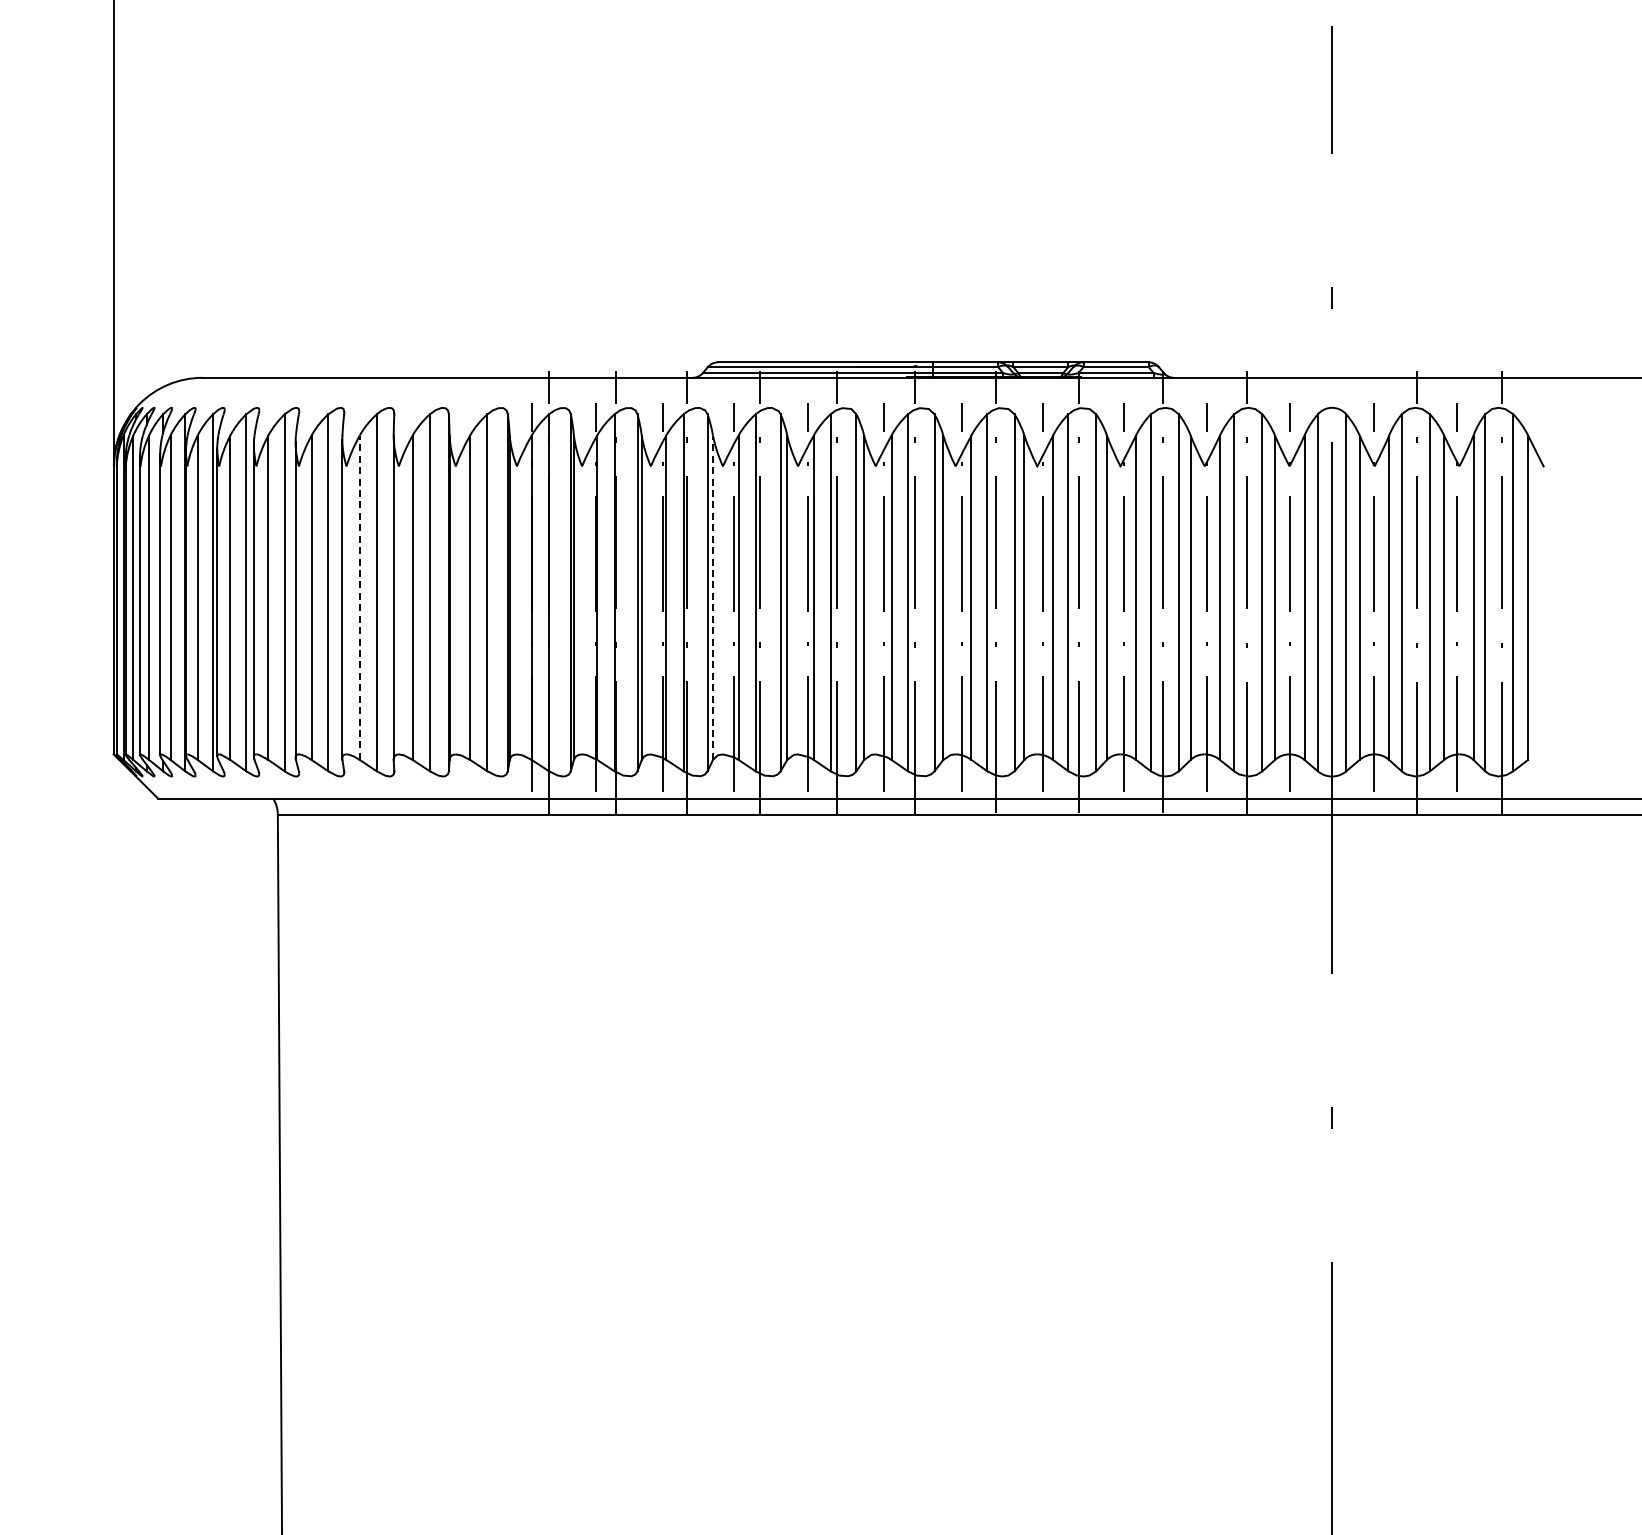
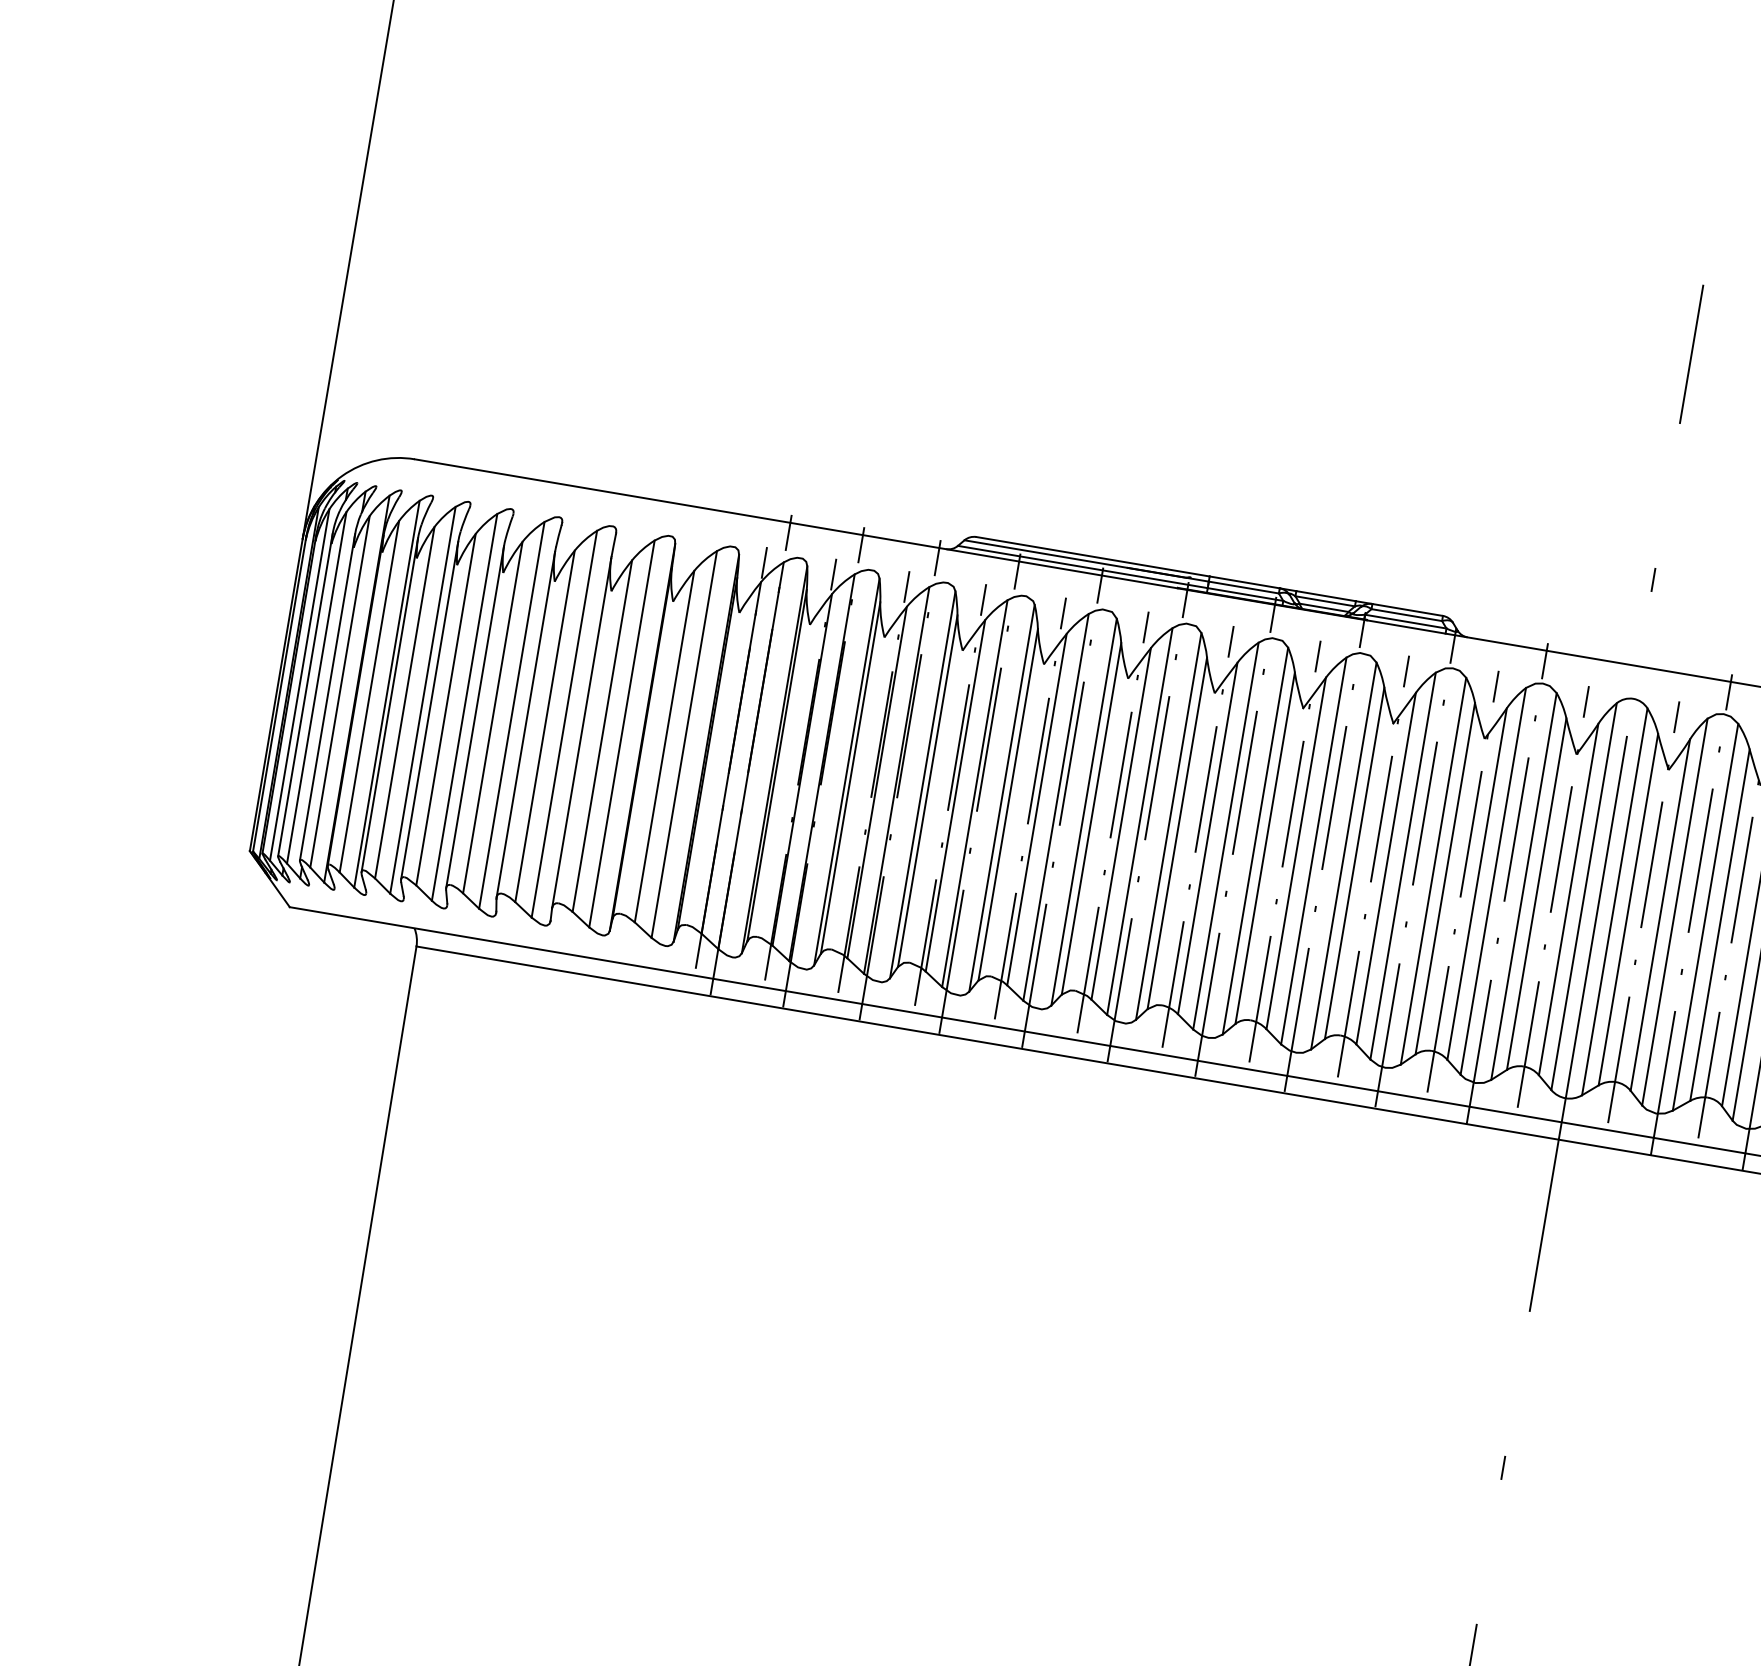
line: (359, 597) -> (544, 726), dashed -> solid
line: (713, 597) -> (928, 790), dashed -> solid

